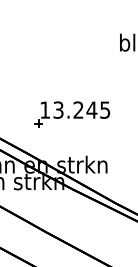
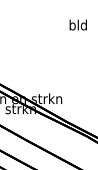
part: (71, 114) -> (40, 68), removed

